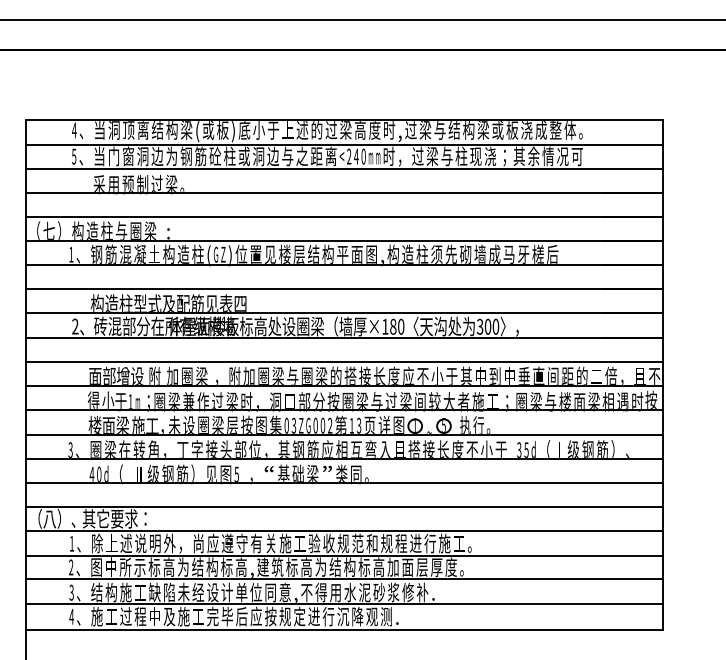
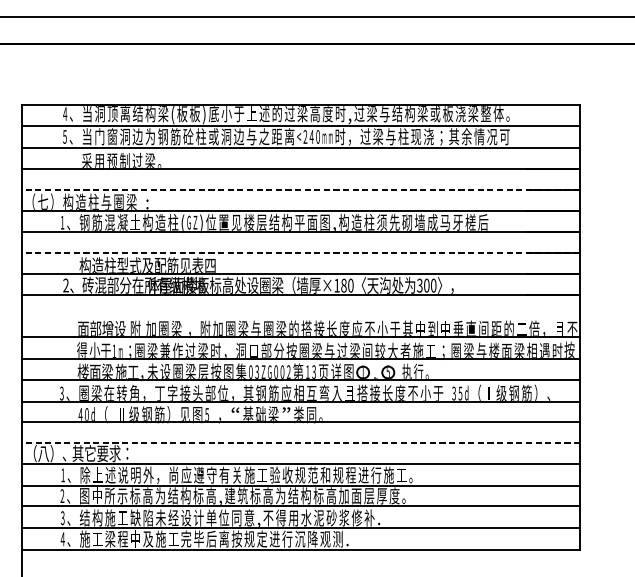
text: (208, 130) -> (182, 114), 或 -> 板
text: (540, 130) -> (472, 114), 成 -> 梁
line: (344, 216) -> (301, 189), solid -> dashed
line: (344, 289) -> (301, 253), solid -> dashed
line: (344, 361) -> (301, 316), removed
line: (344, 506) -> (301, 442), solid -> dashed
text: (125, 616) -> (109, 538), 过 -> 梁
text: (255, 616) -> (223, 538), 应 -> 离

